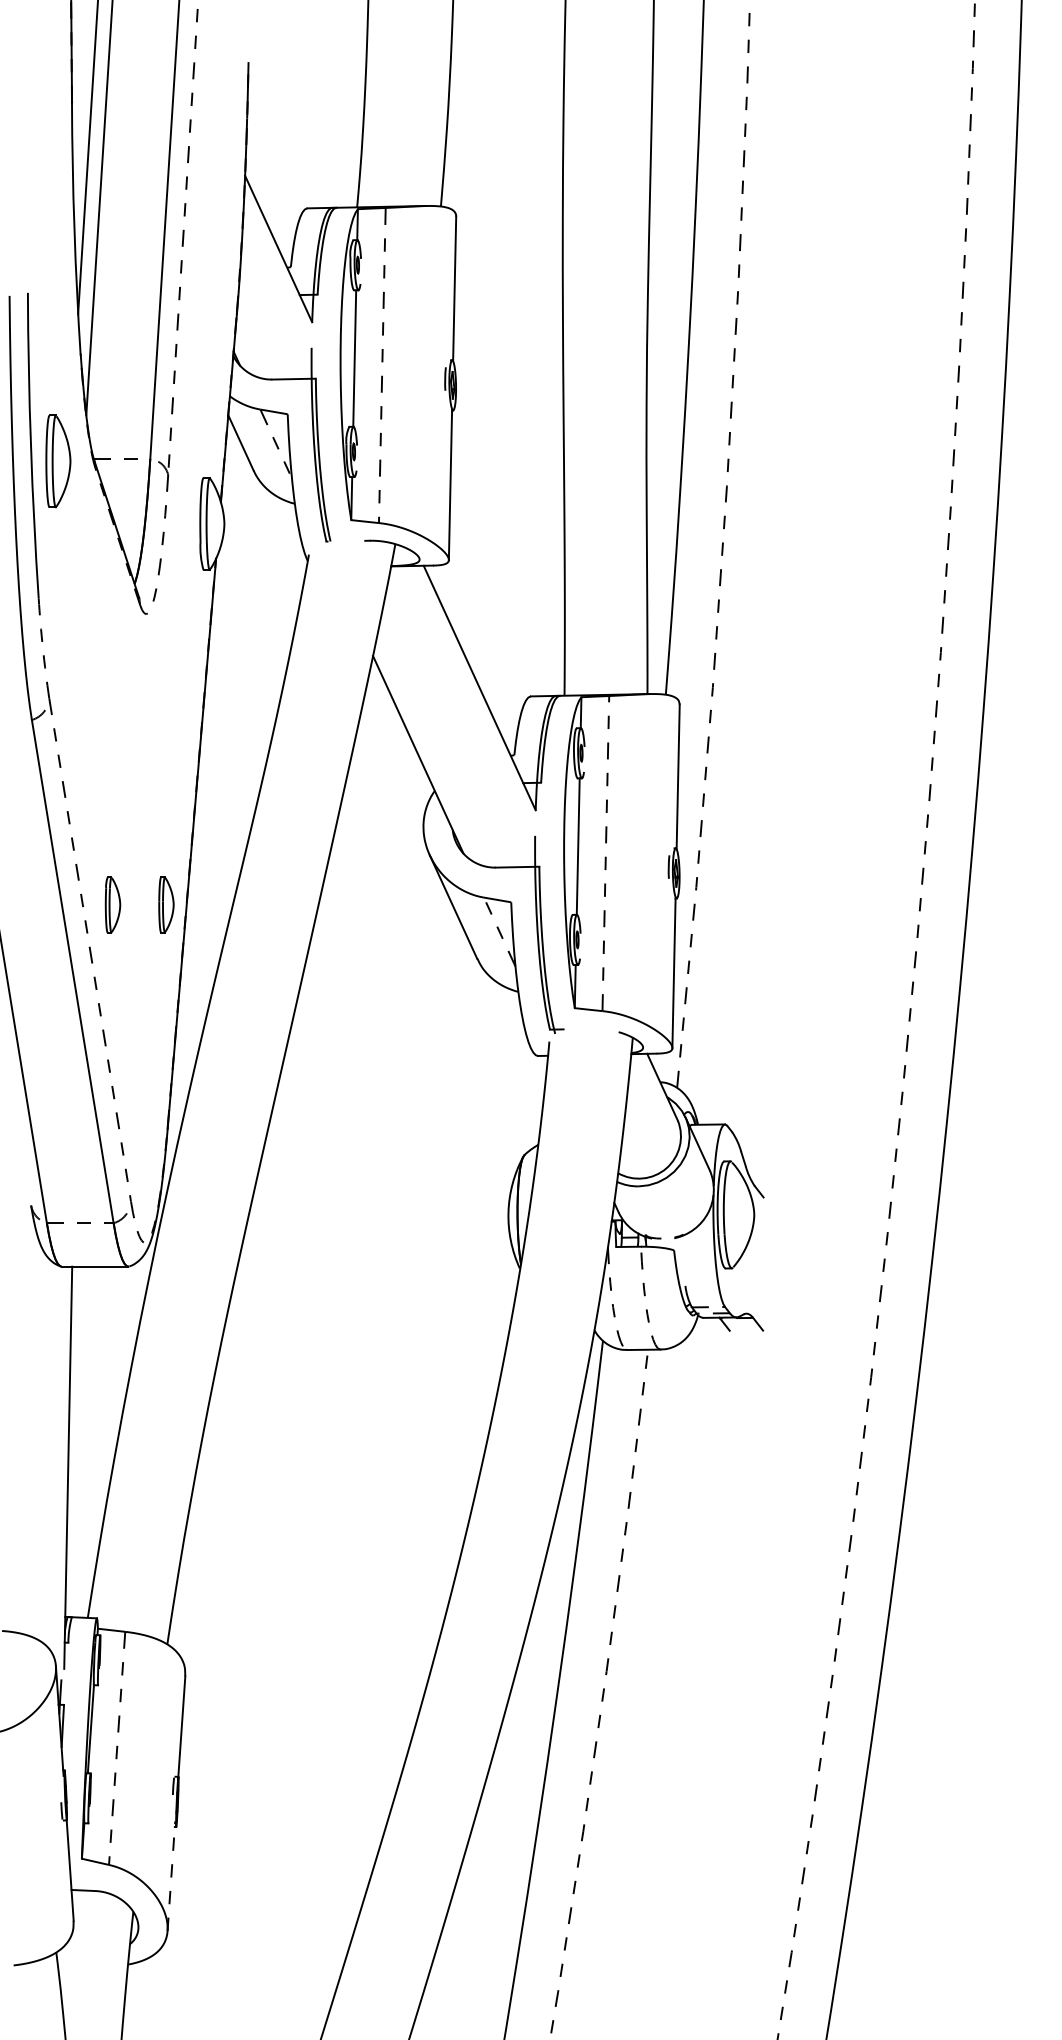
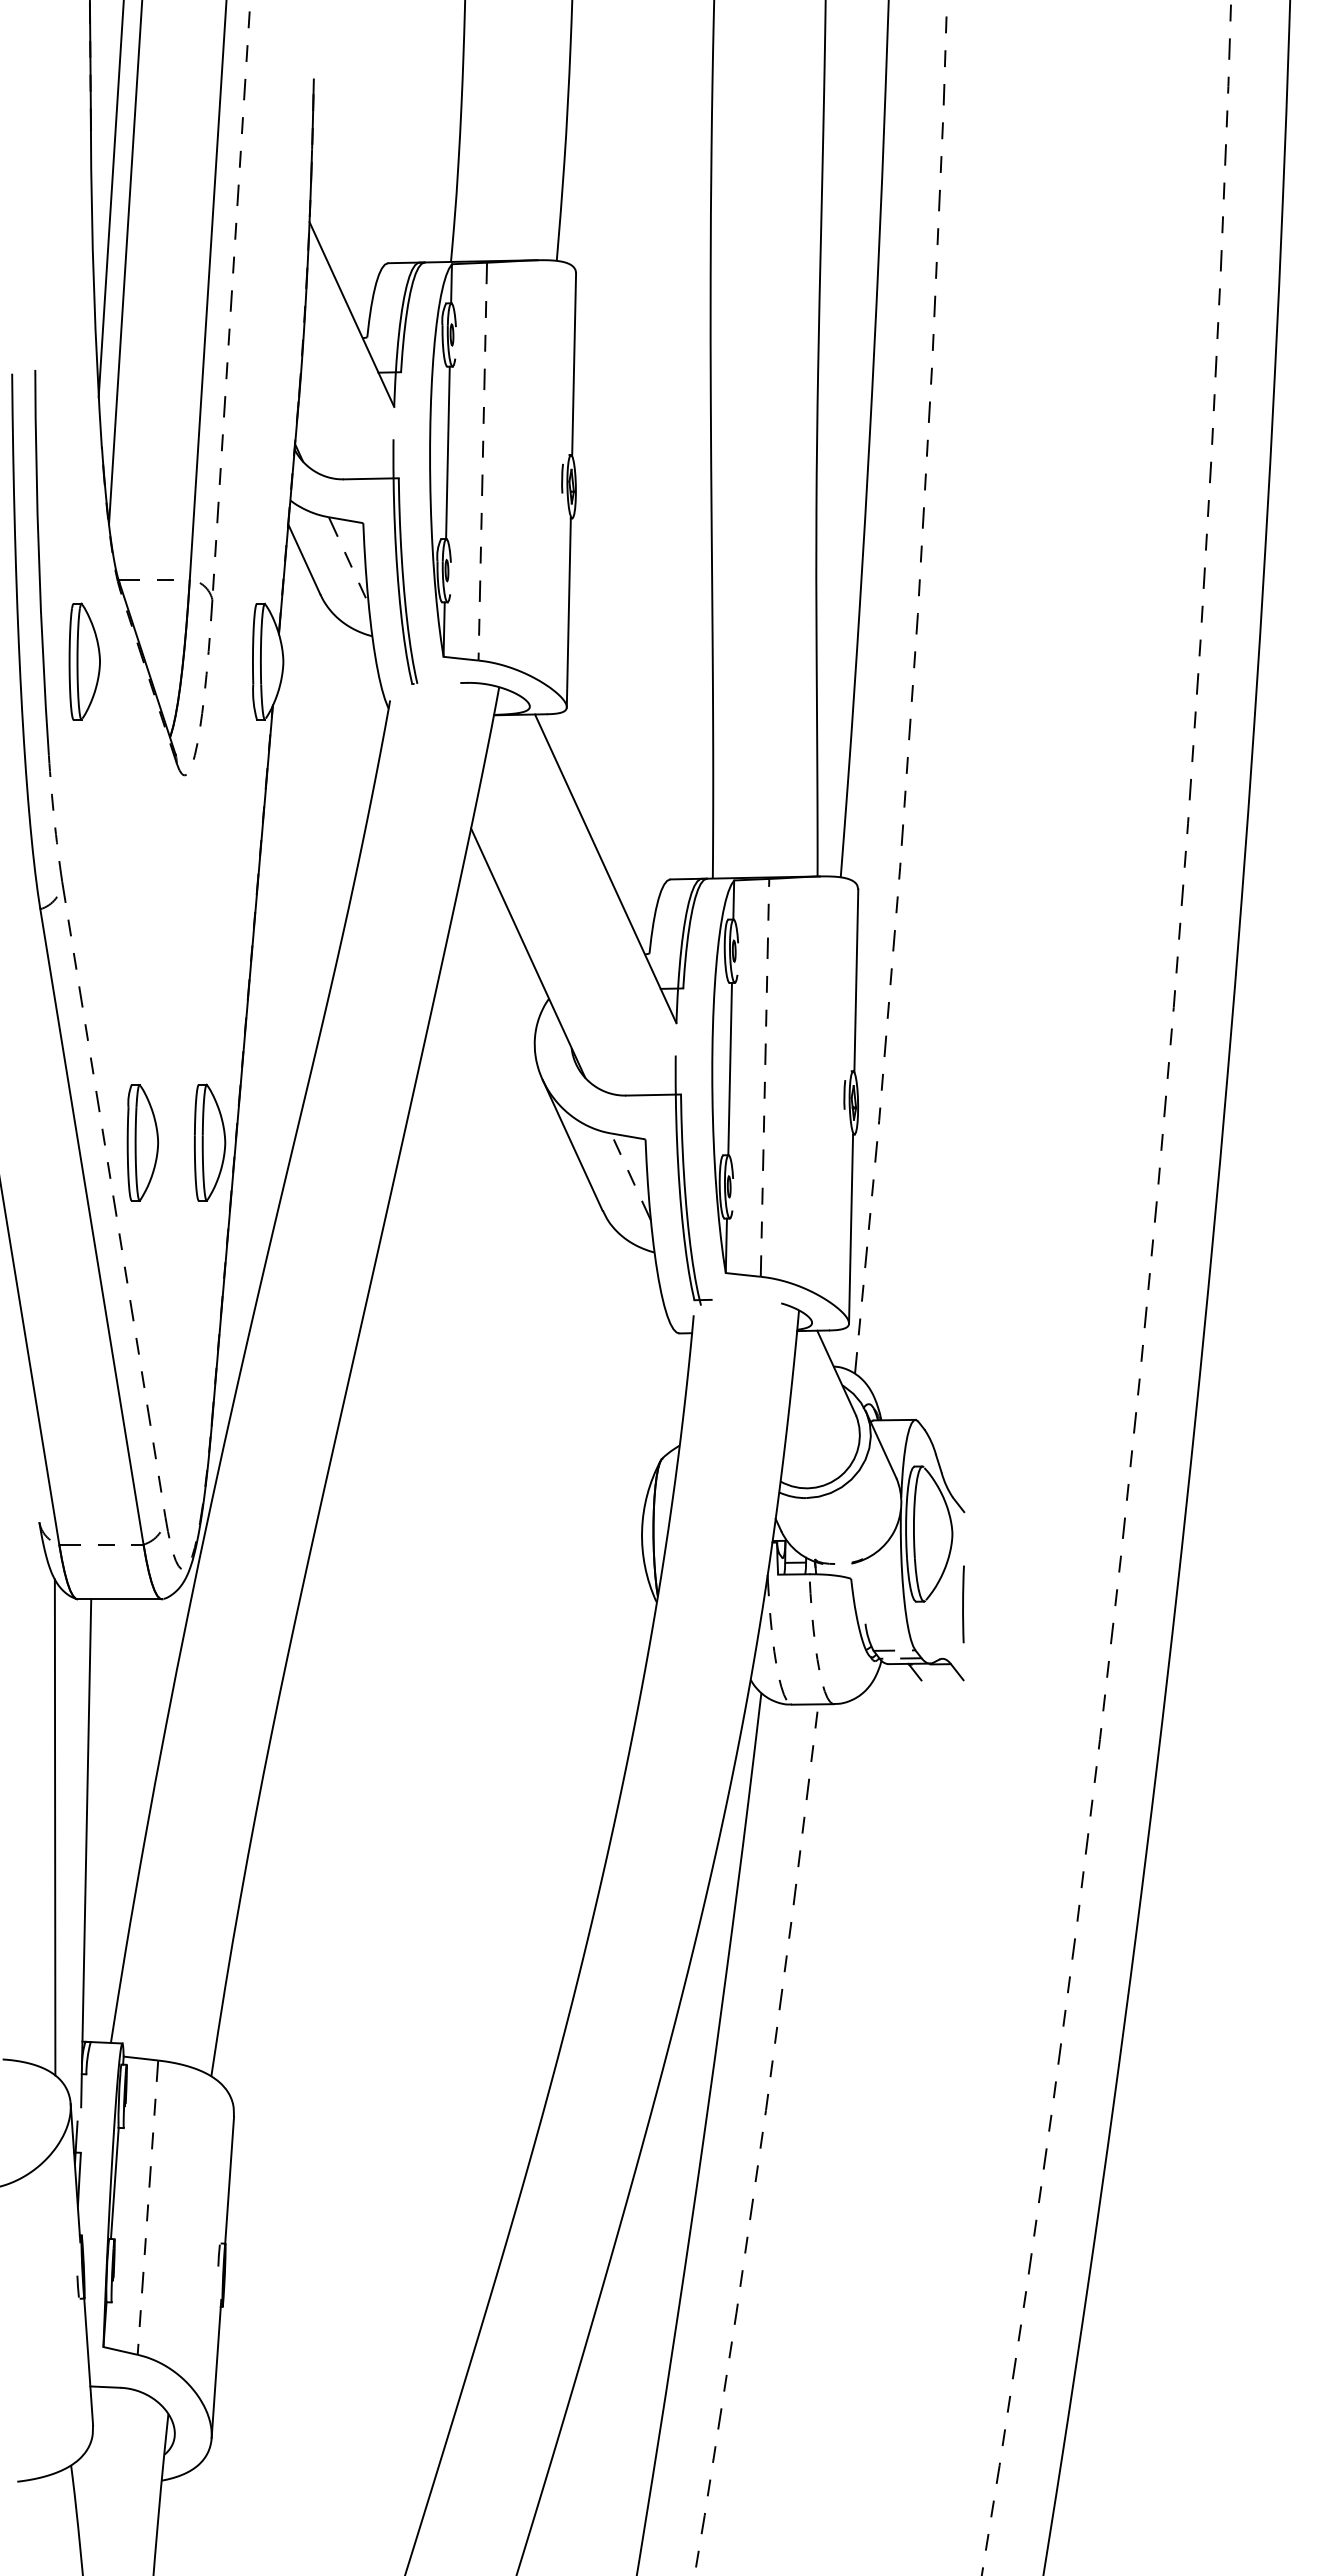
part: (58, 461) -> (84, 661), moved
part: (112, 904) -> (142, 1142), size x1.67
part: (166, 904) -> (210, 1142), size x1.67
line: (763, 1270) -> (963, 1604), added
line: (43, 1447) -> (54, 1827), added
line: (171, 1875) -> (216, 2368), dashed -> solid

